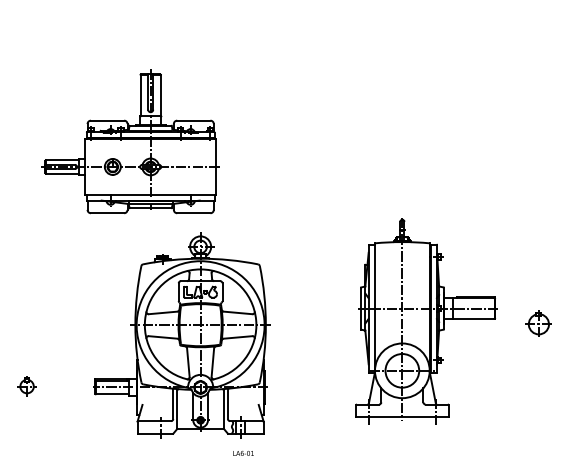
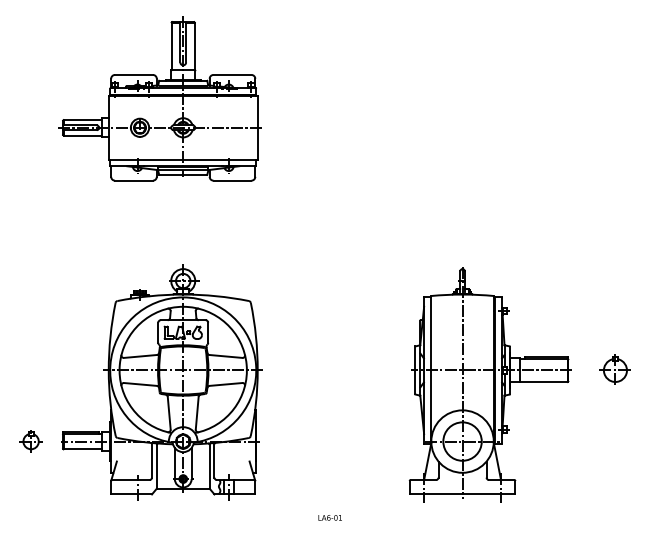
part: (129, 141) -> (159, 98), moved
part: (425, 320) -> (489, 384), moved
part: (181, 335) -> (161, 382), moved
text: (242, 453) -> (329, 517), moved

